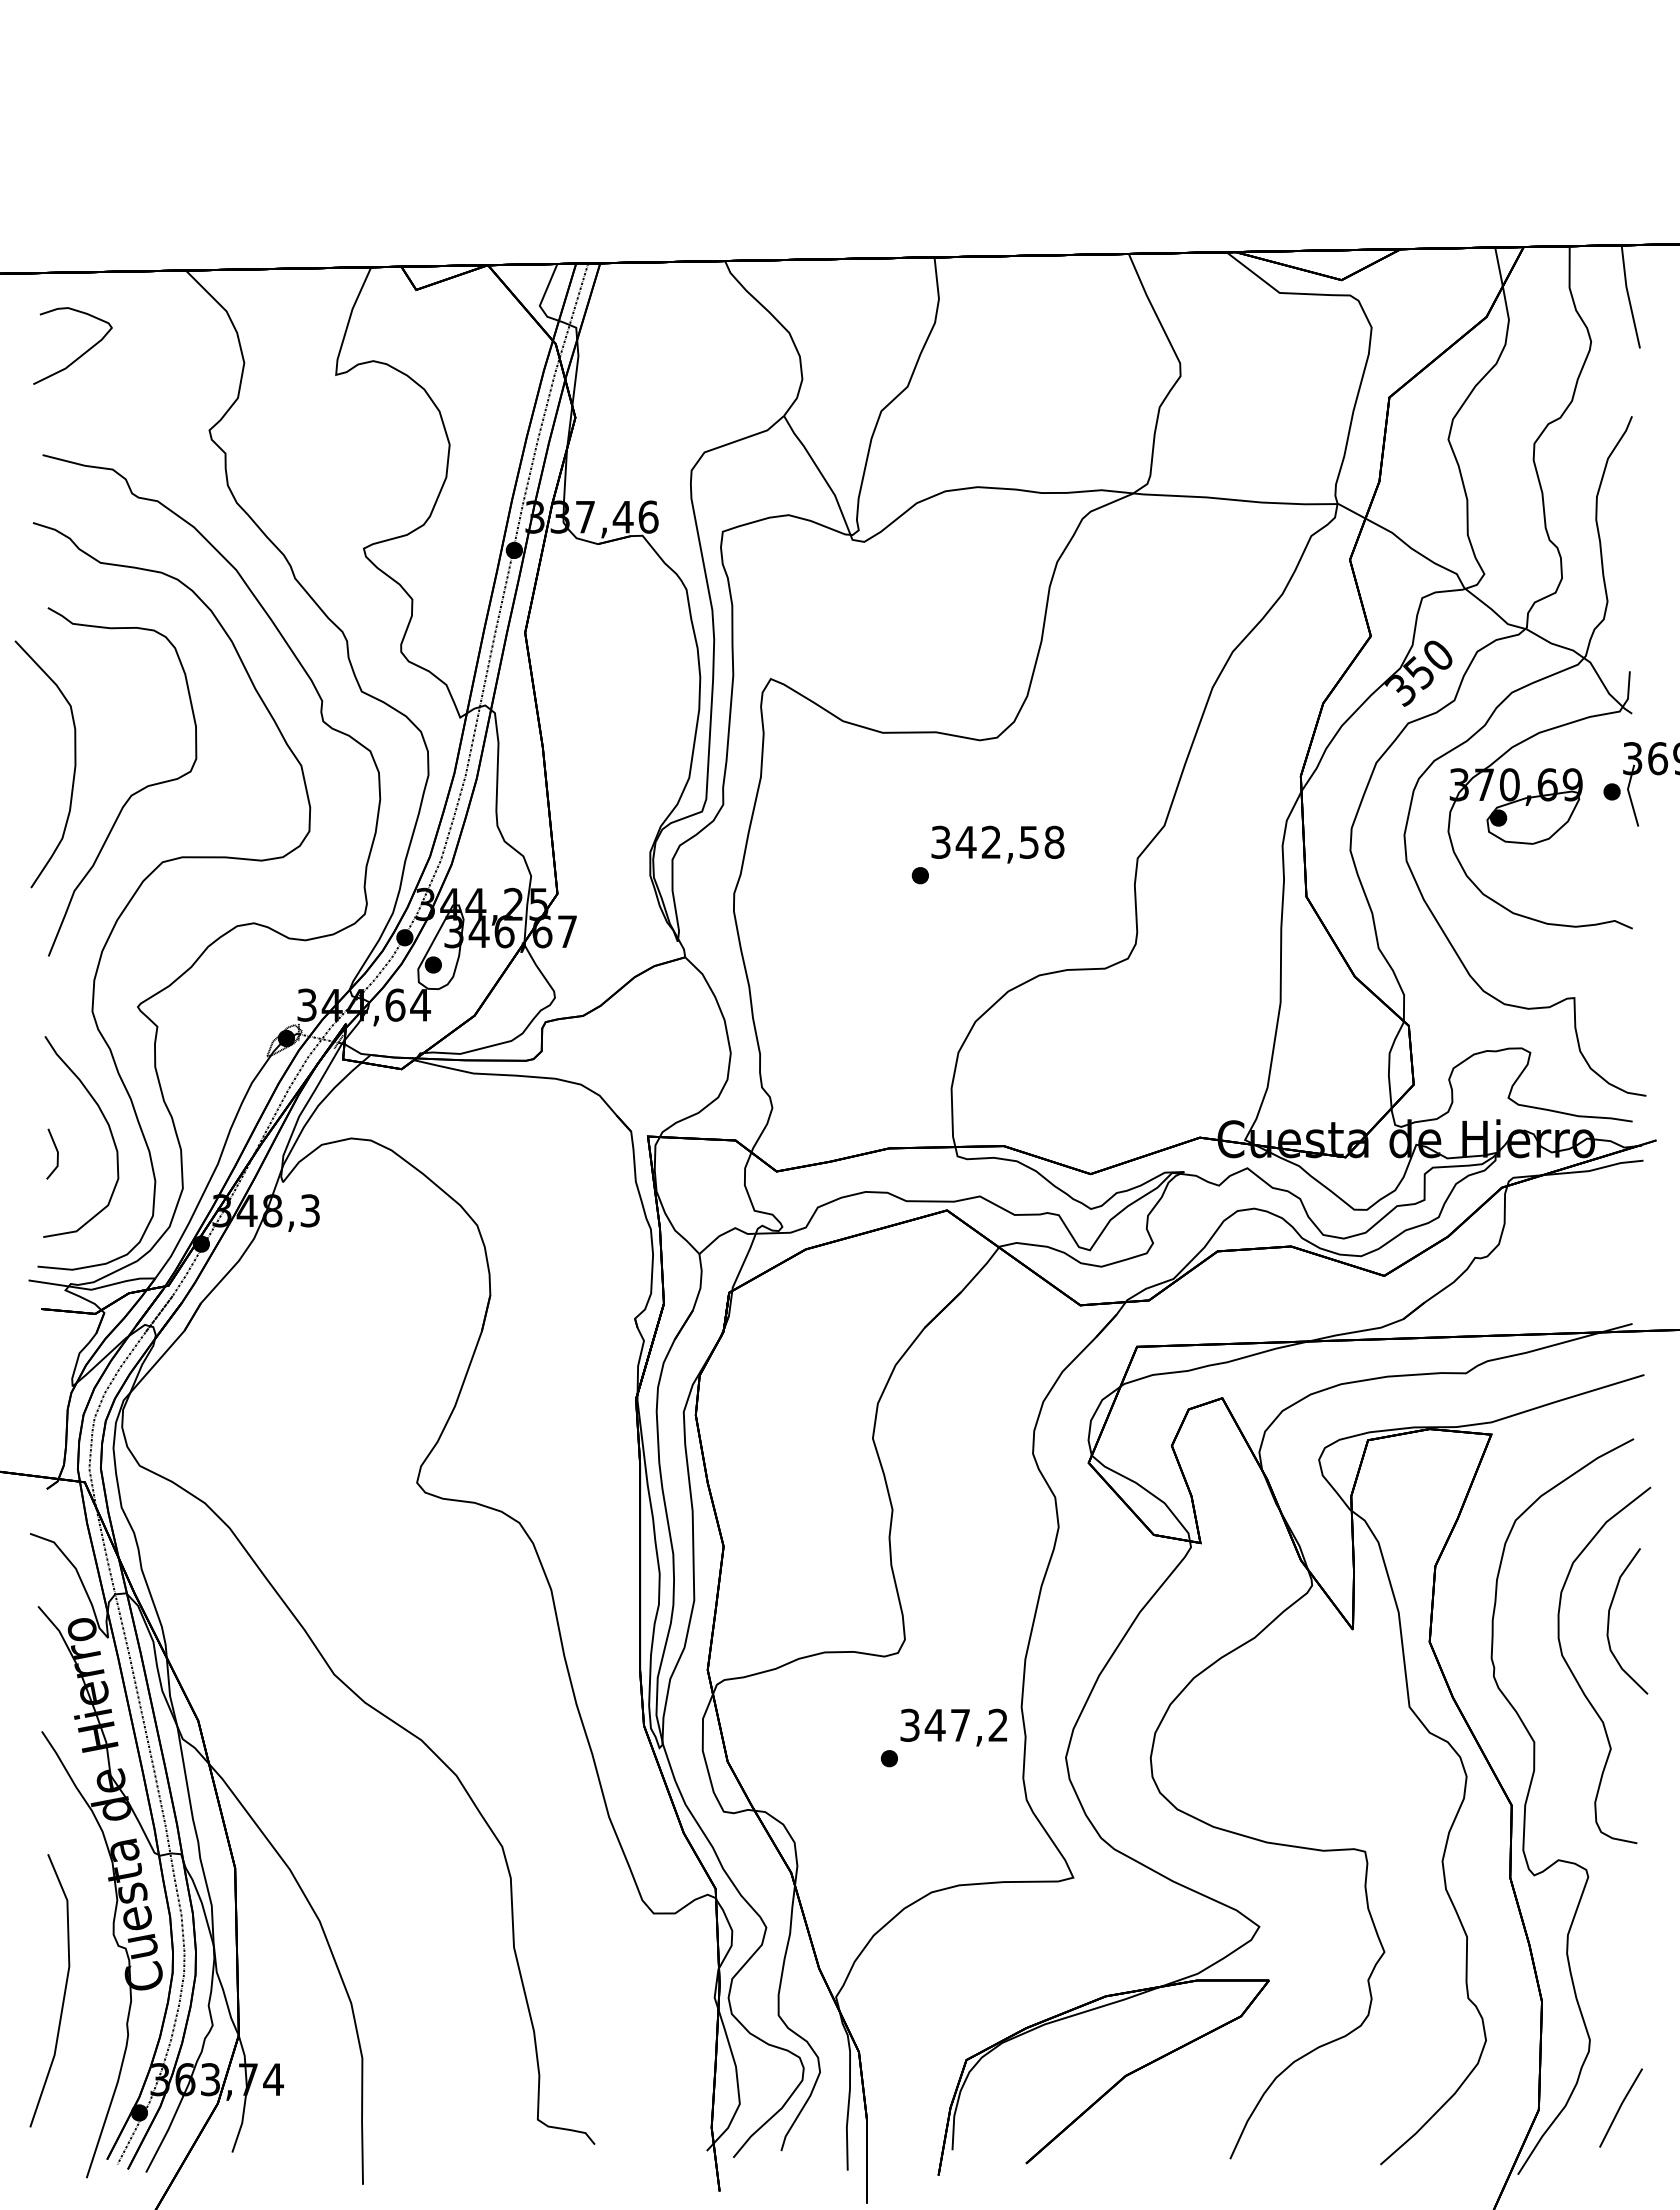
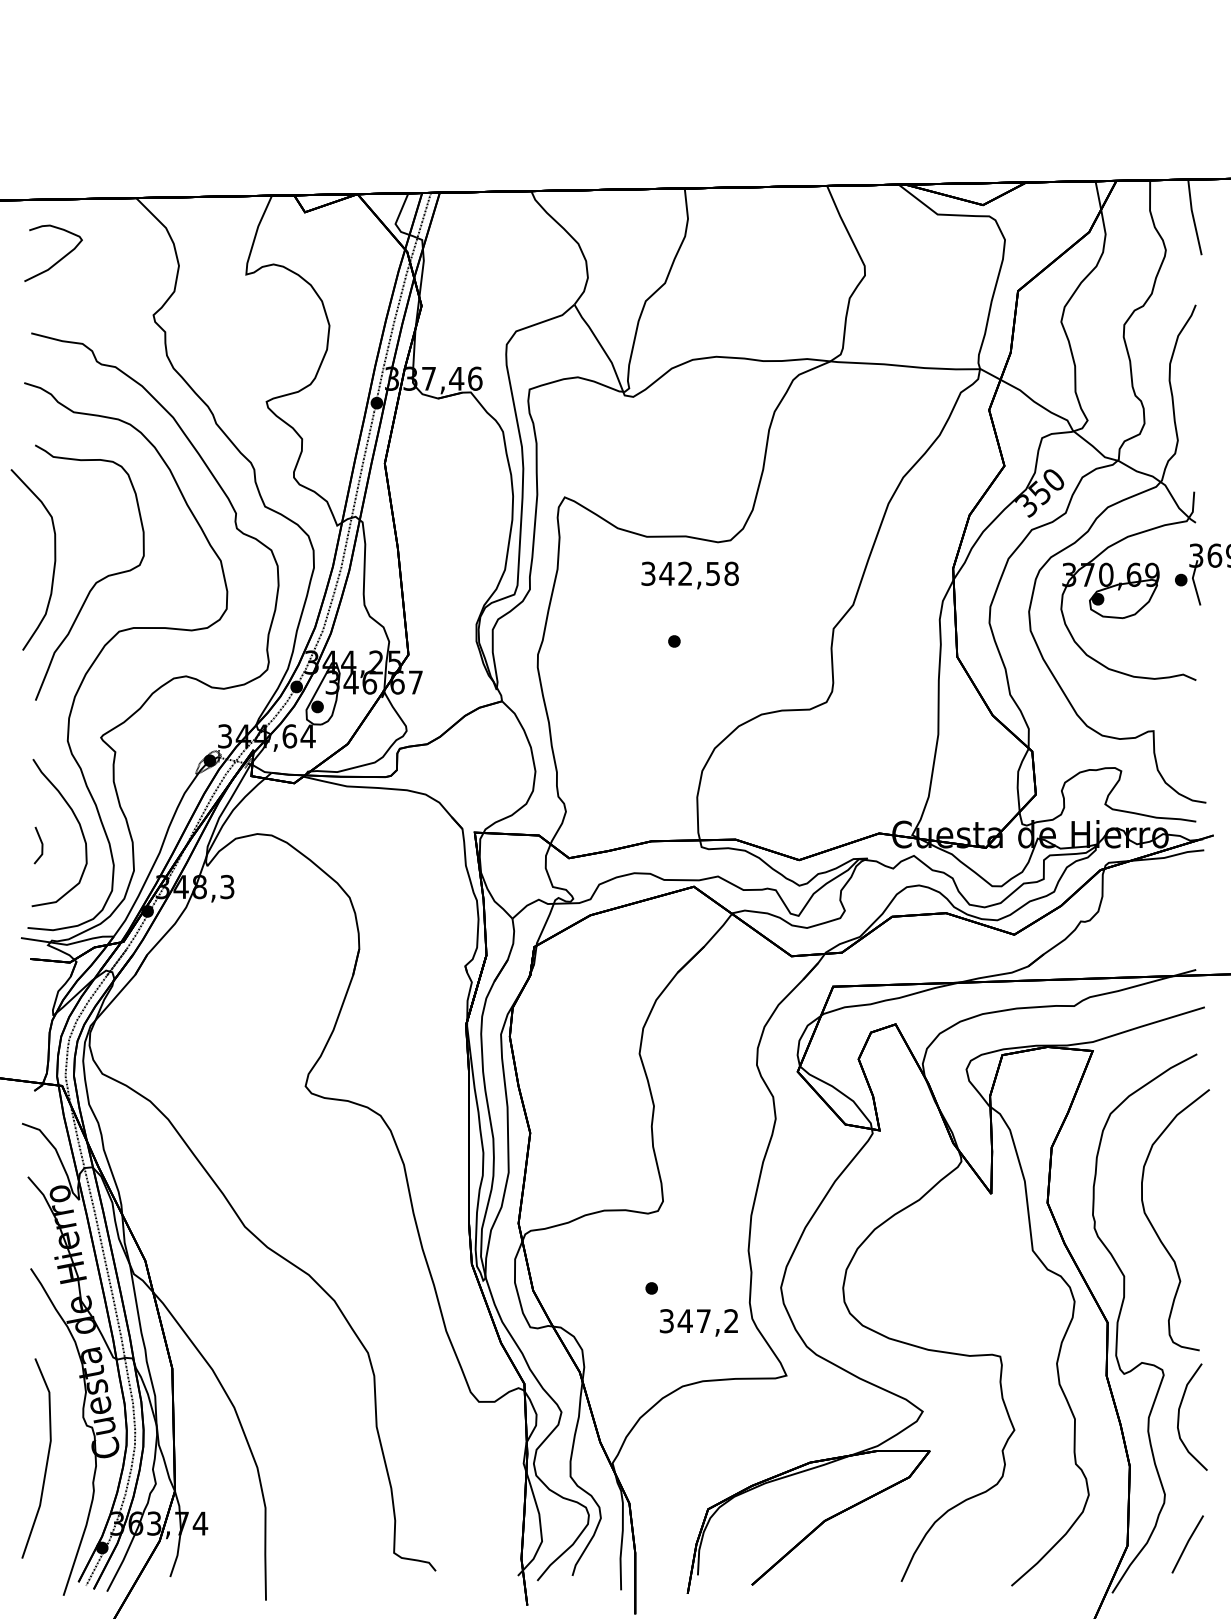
text: (997, 844) -> (689, 575), moved
part: (1609, 1621) -> (1179, 1417), moved
text: (953, 1727) -> (698, 1322), moved

